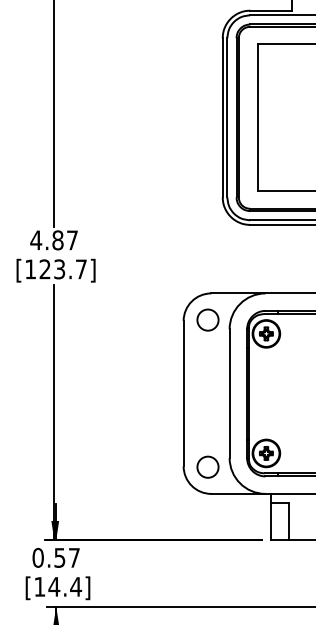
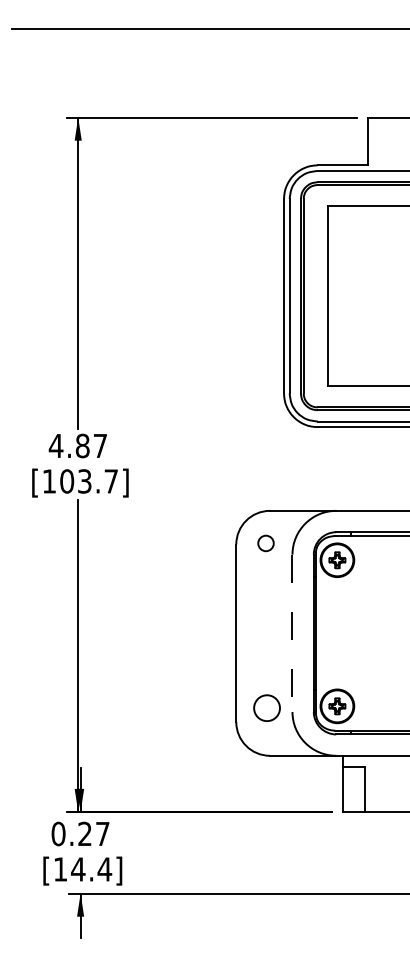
text: (45, 269) -> (67, 481), [123.7] -> [103.7]
circle: (207, 320) -> (265, 543), size x0.6
line: (229, 393) -> (292, 633), solid -> dashed
circle: (207, 466) -> (266, 707), moved
text: (59, 557) -> (84, 833), 0.57 -> 0.27

